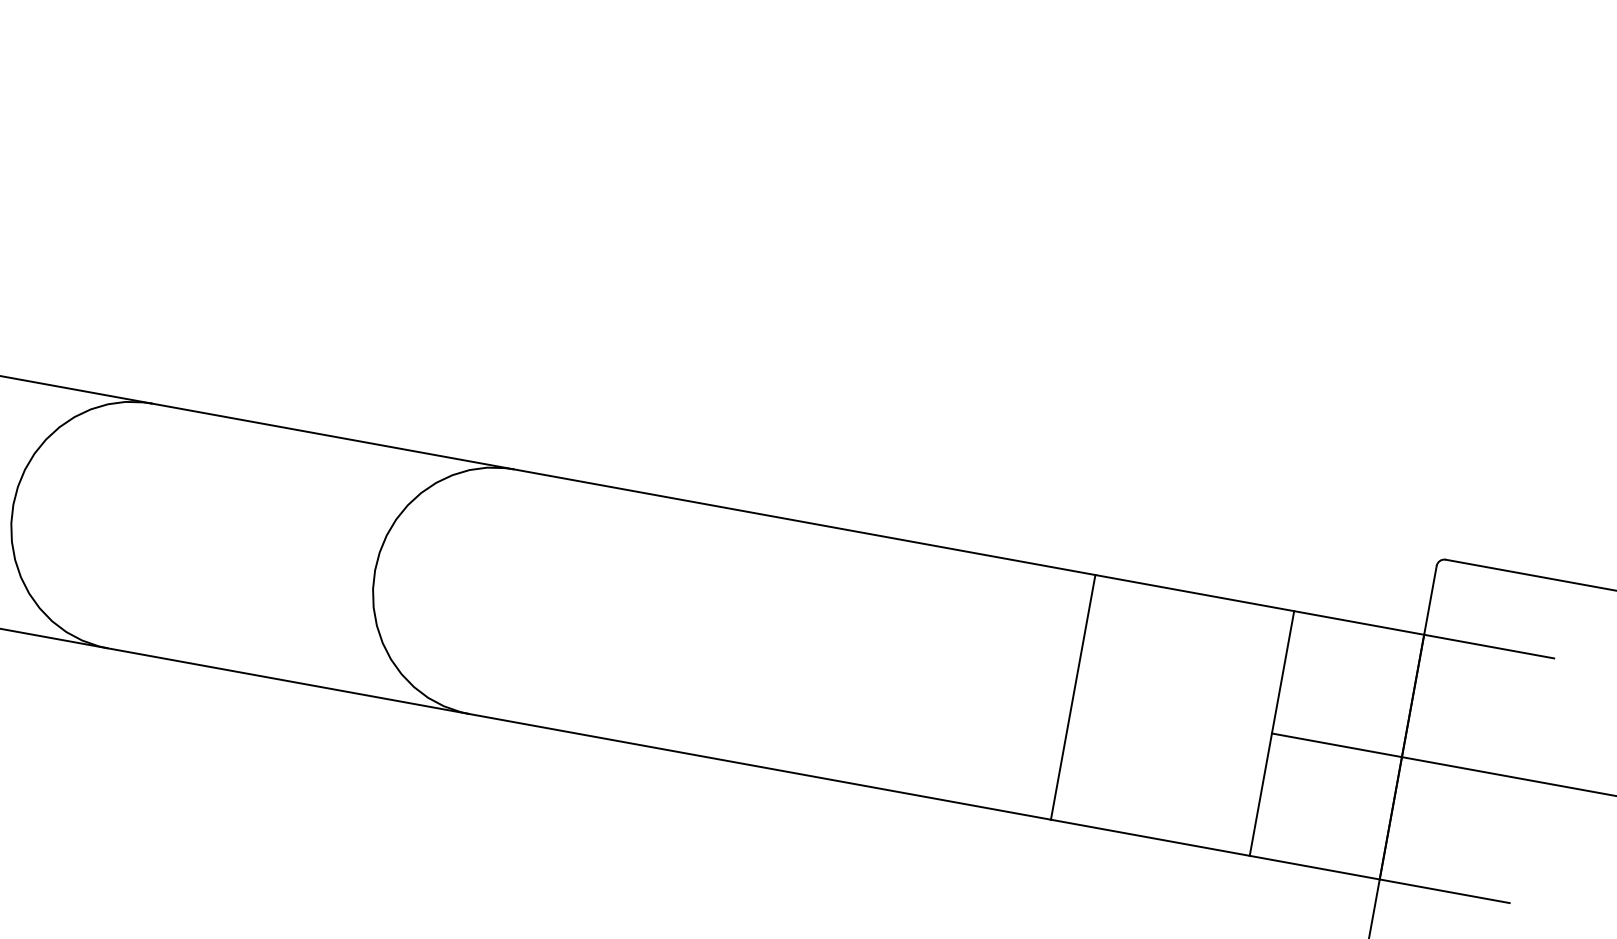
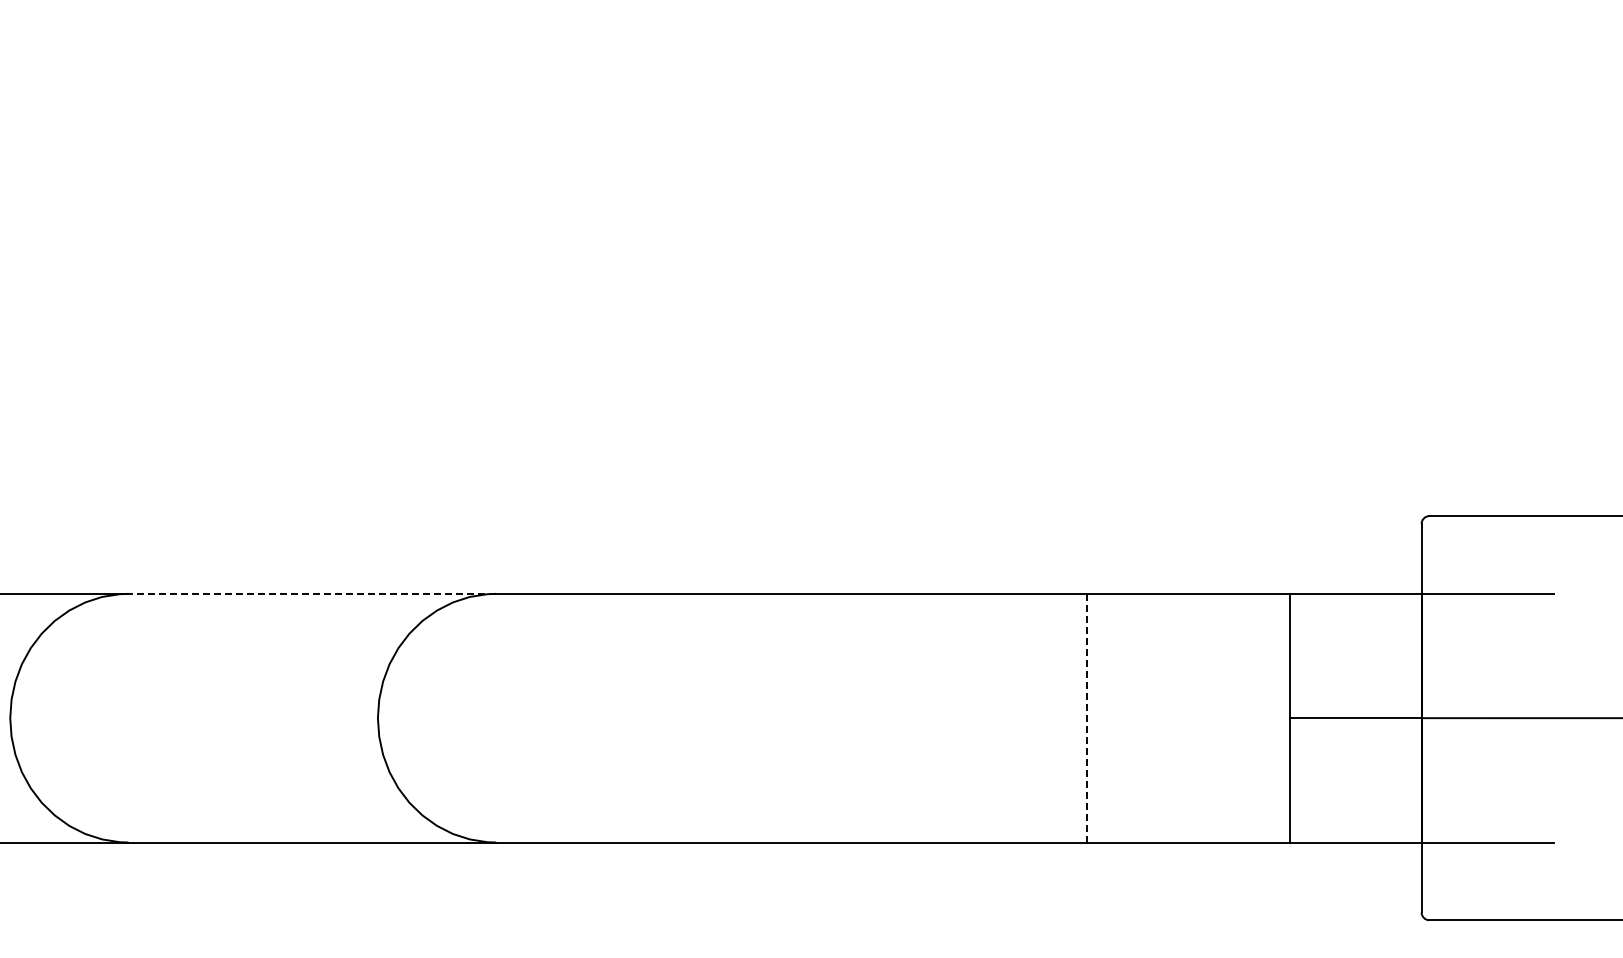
line: (333, 436) -> (312, 593), solid -> dashed
line: (1073, 696) -> (1087, 717), solid -> dashed

